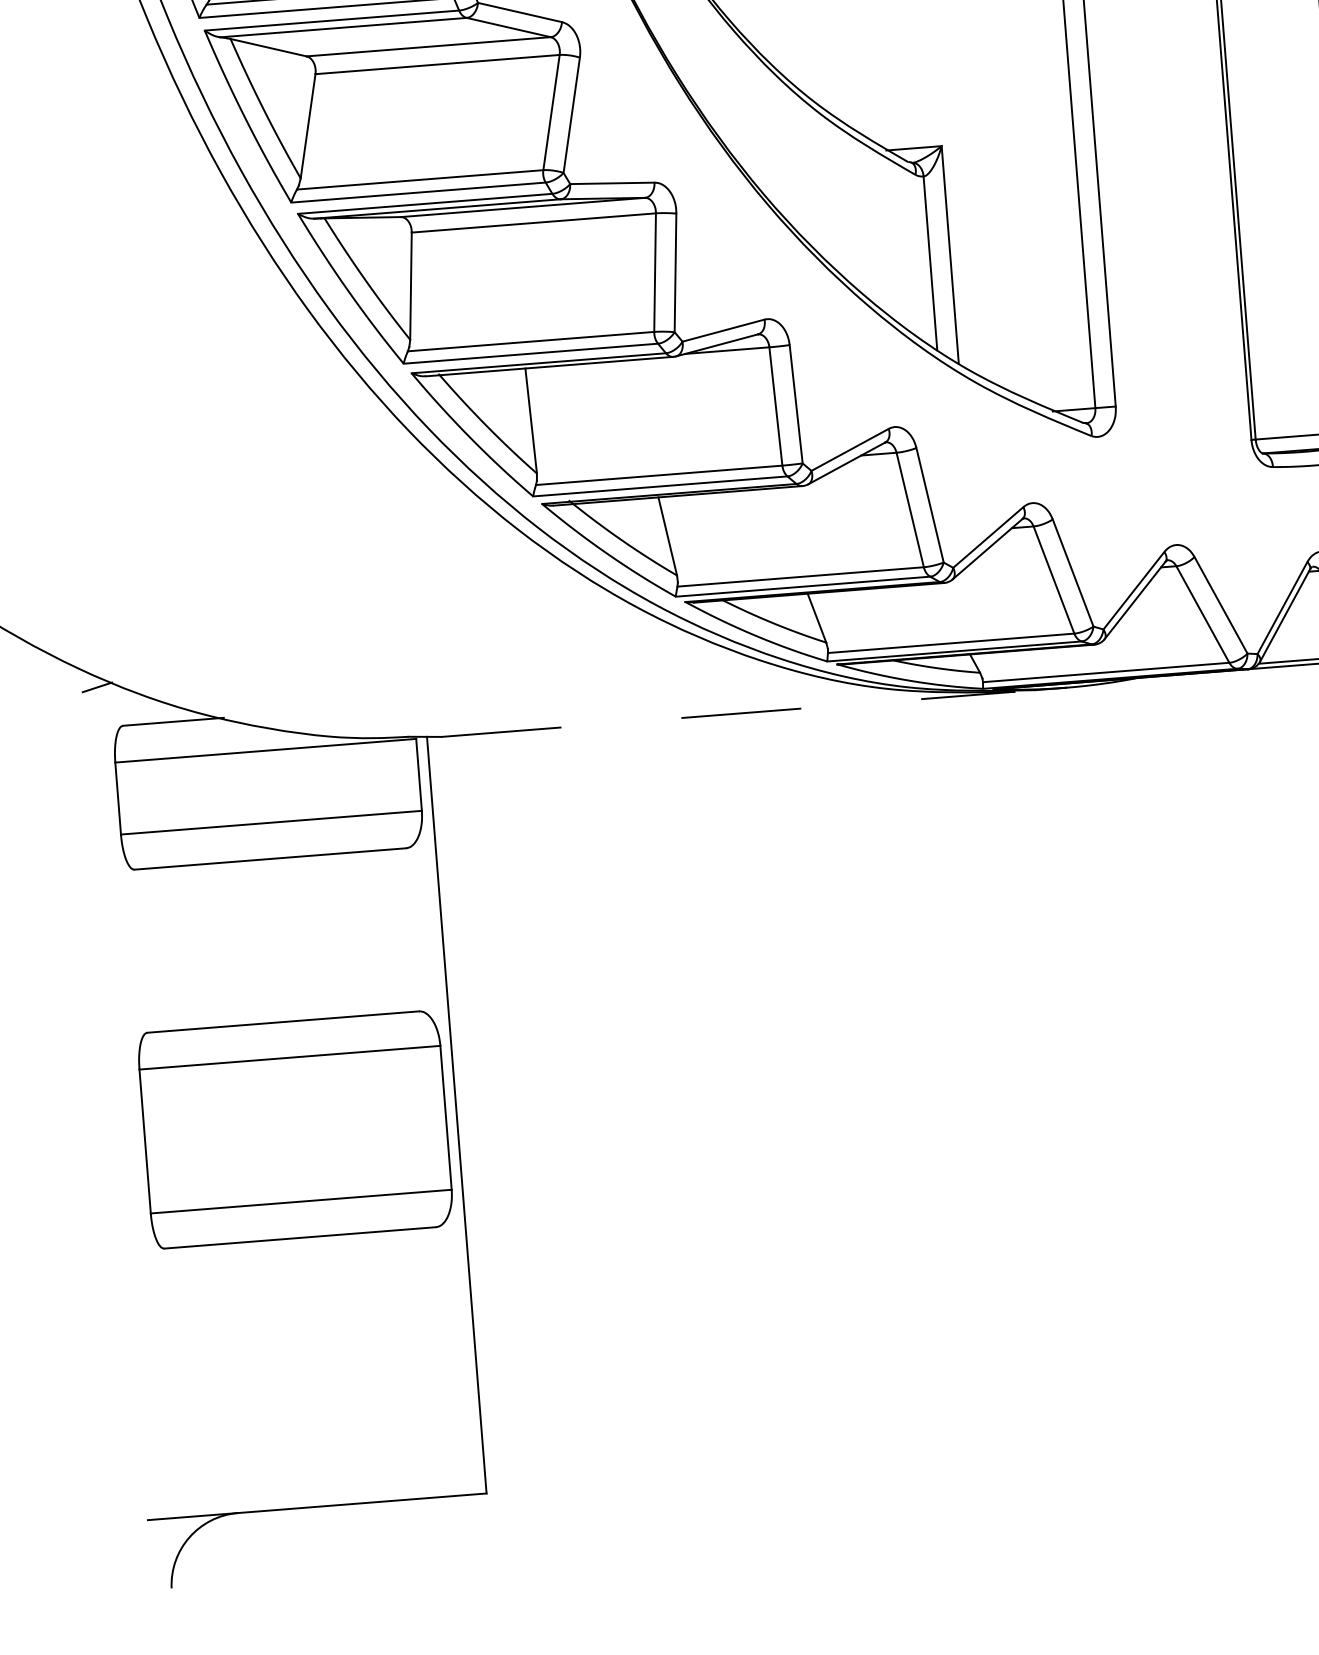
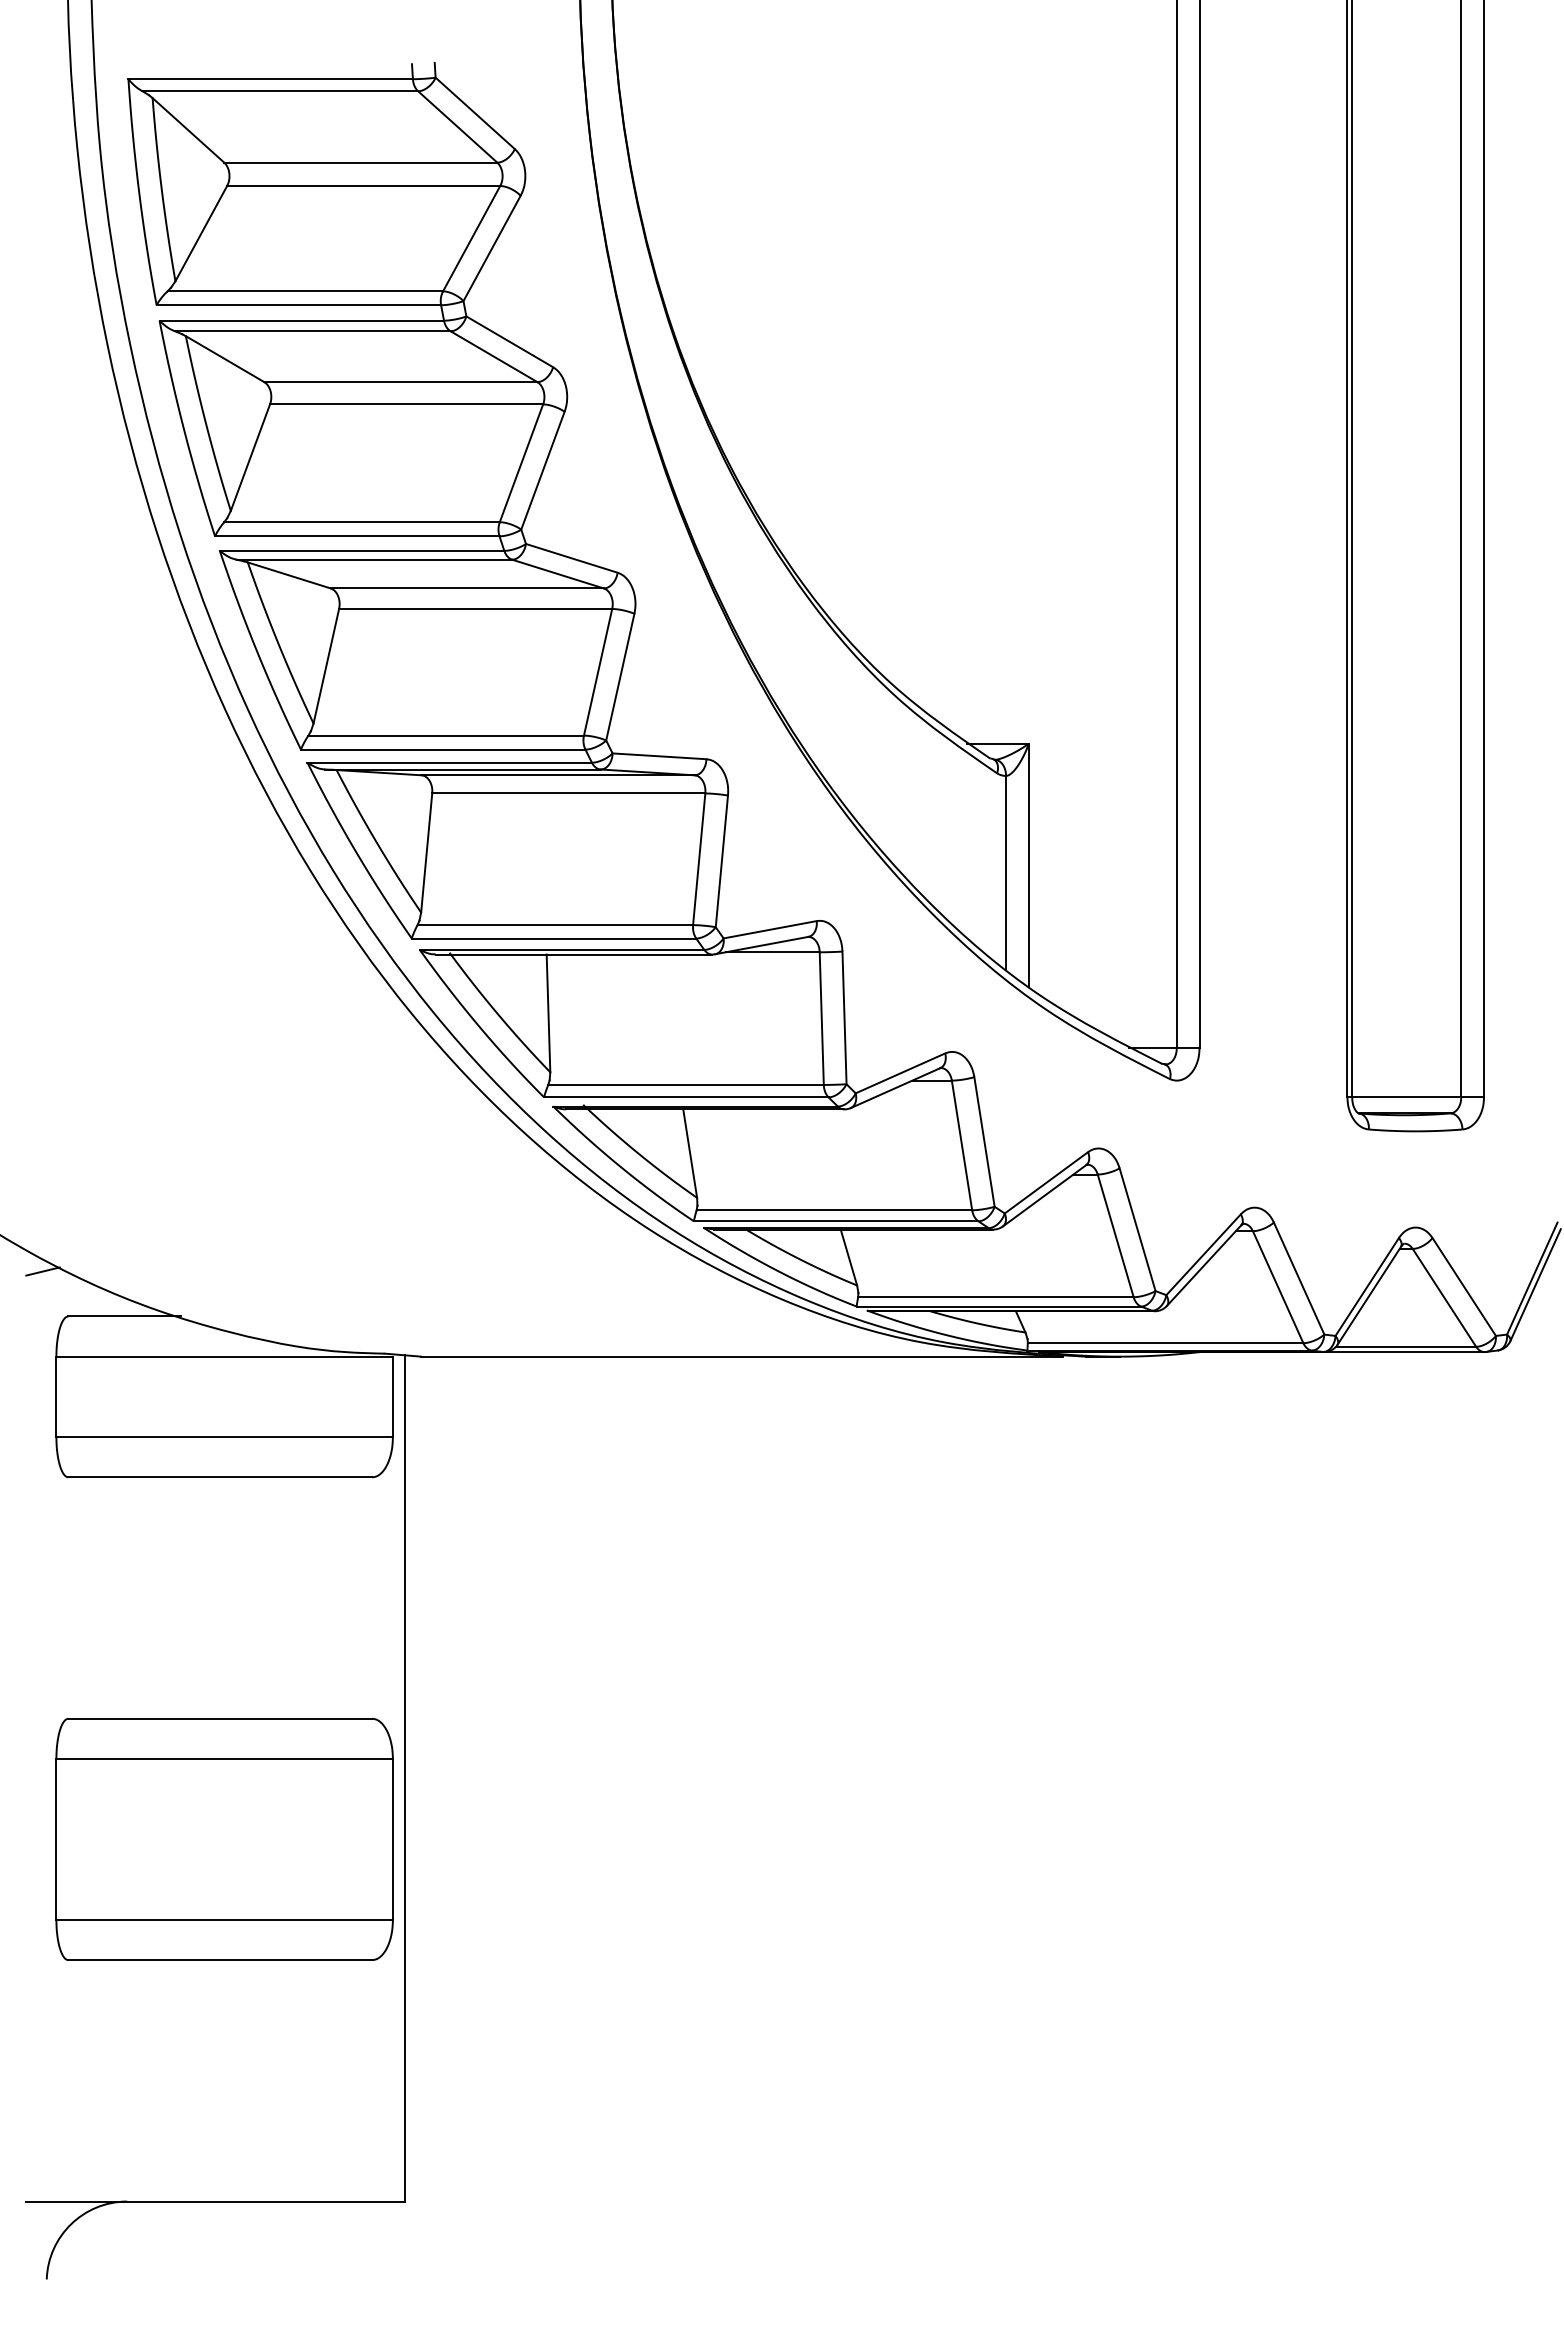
line: (728, 714) -> (742, 1356), dashed -> solid
part: (295, 1128) -> (224, 1838), moved

